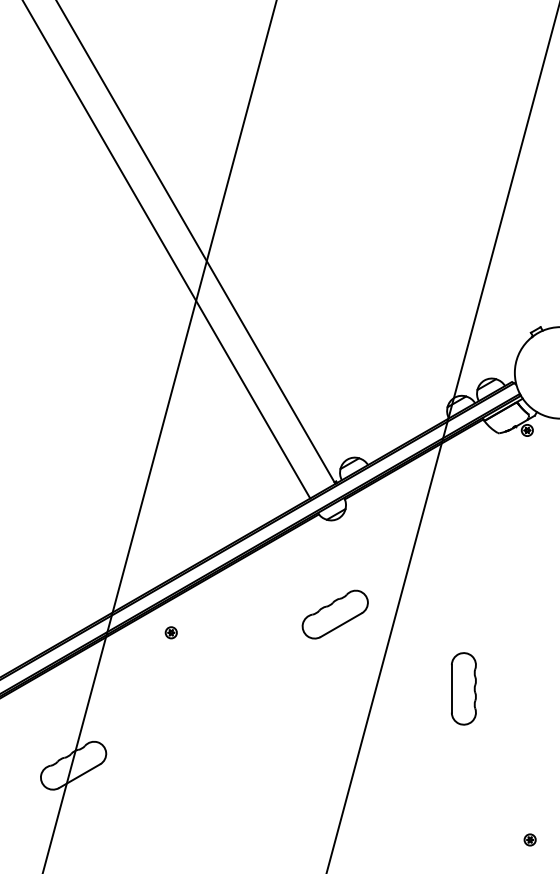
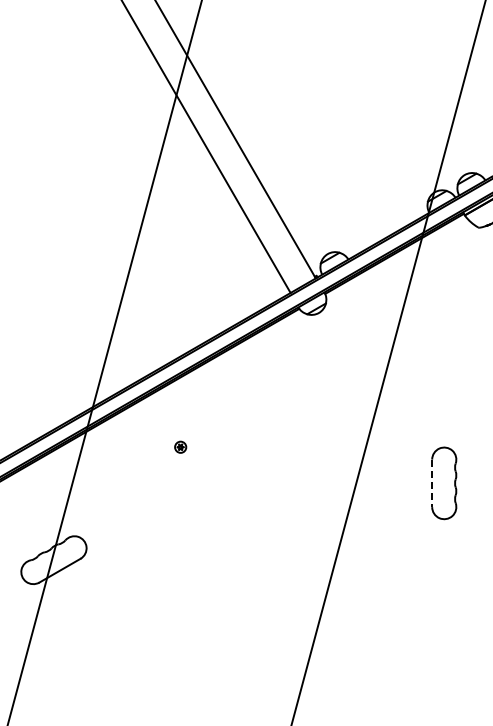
part: (334, 614) -> (314, 408), removed
part: (170, 632) -> (179, 446), moved
line: (451, 688) -> (431, 482), solid -> dashed

